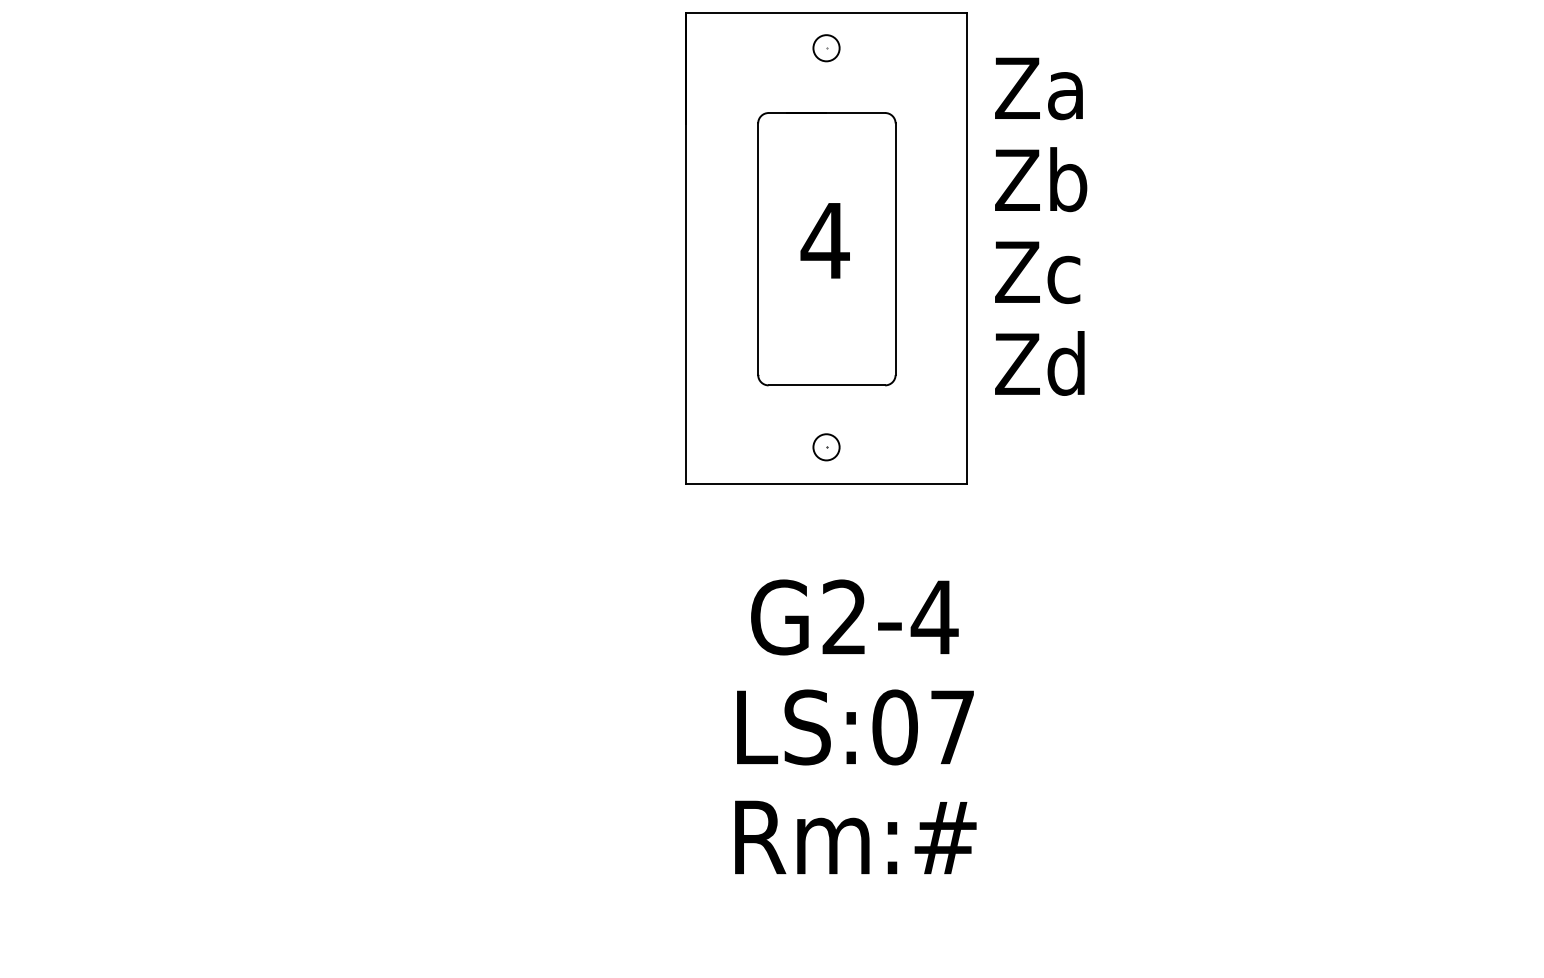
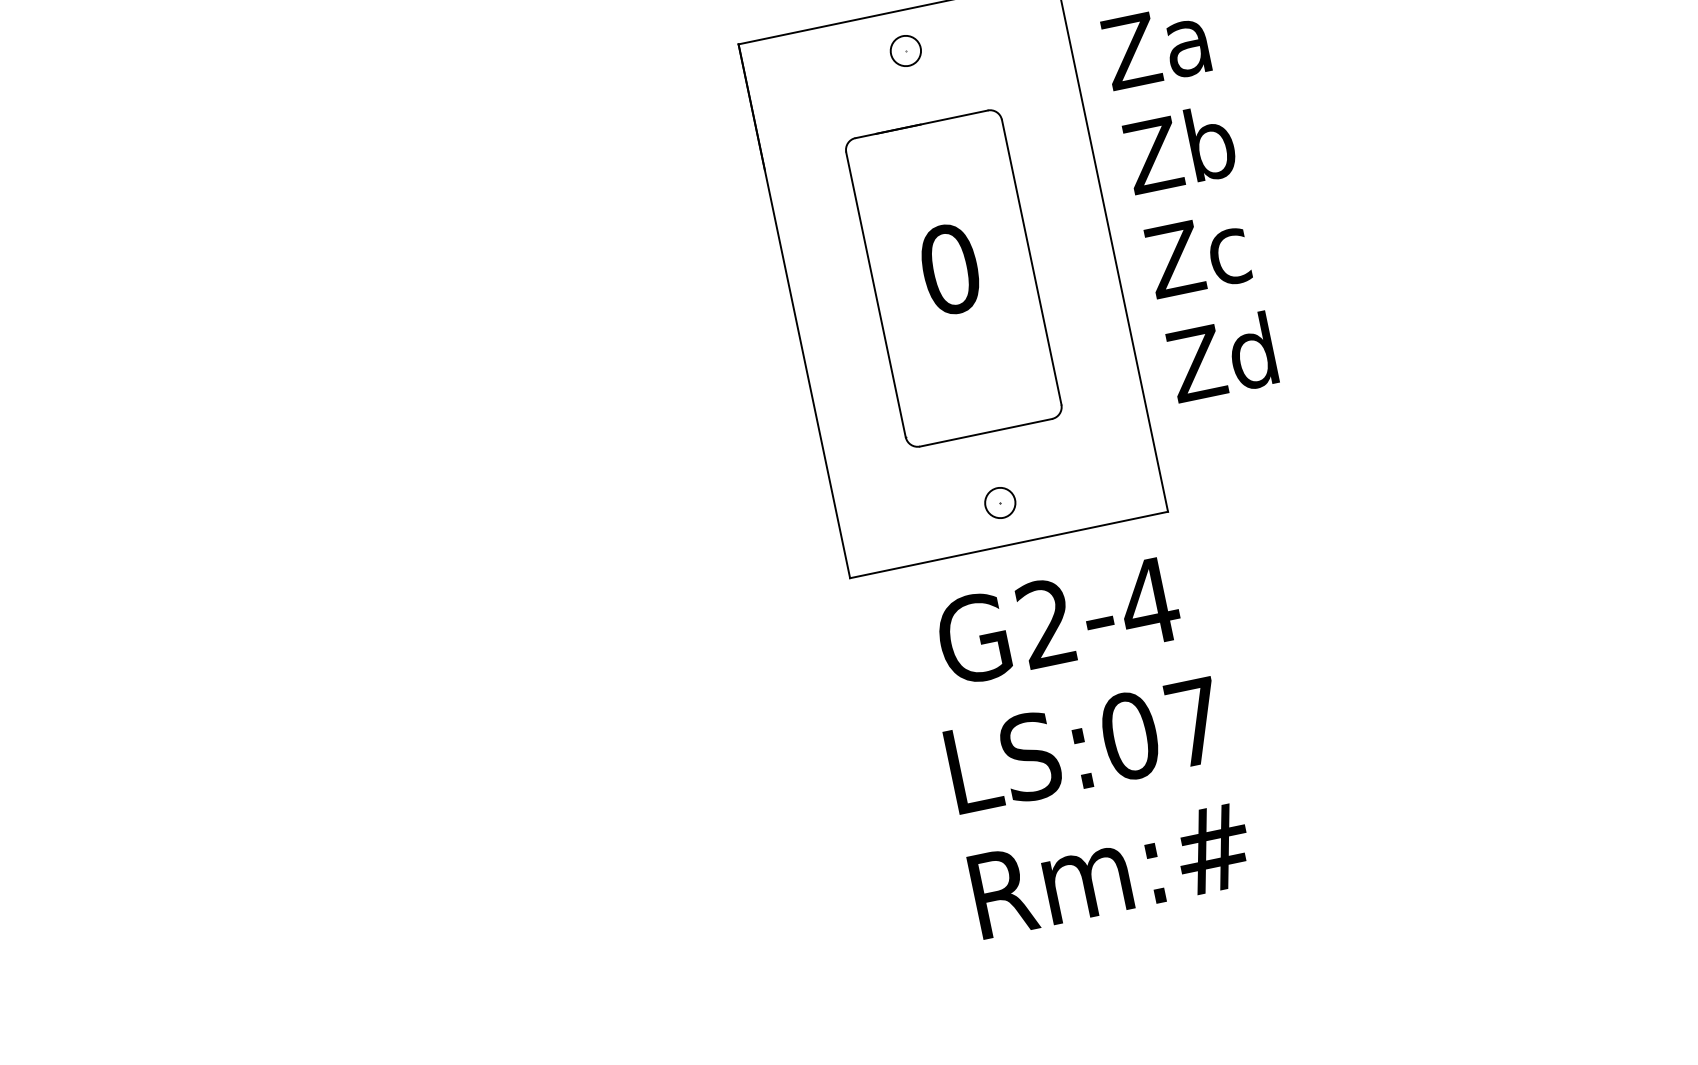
text: (824, 240) -> (949, 269), 4 -> 0
text: (855, 726) -> (1084, 744), moved

